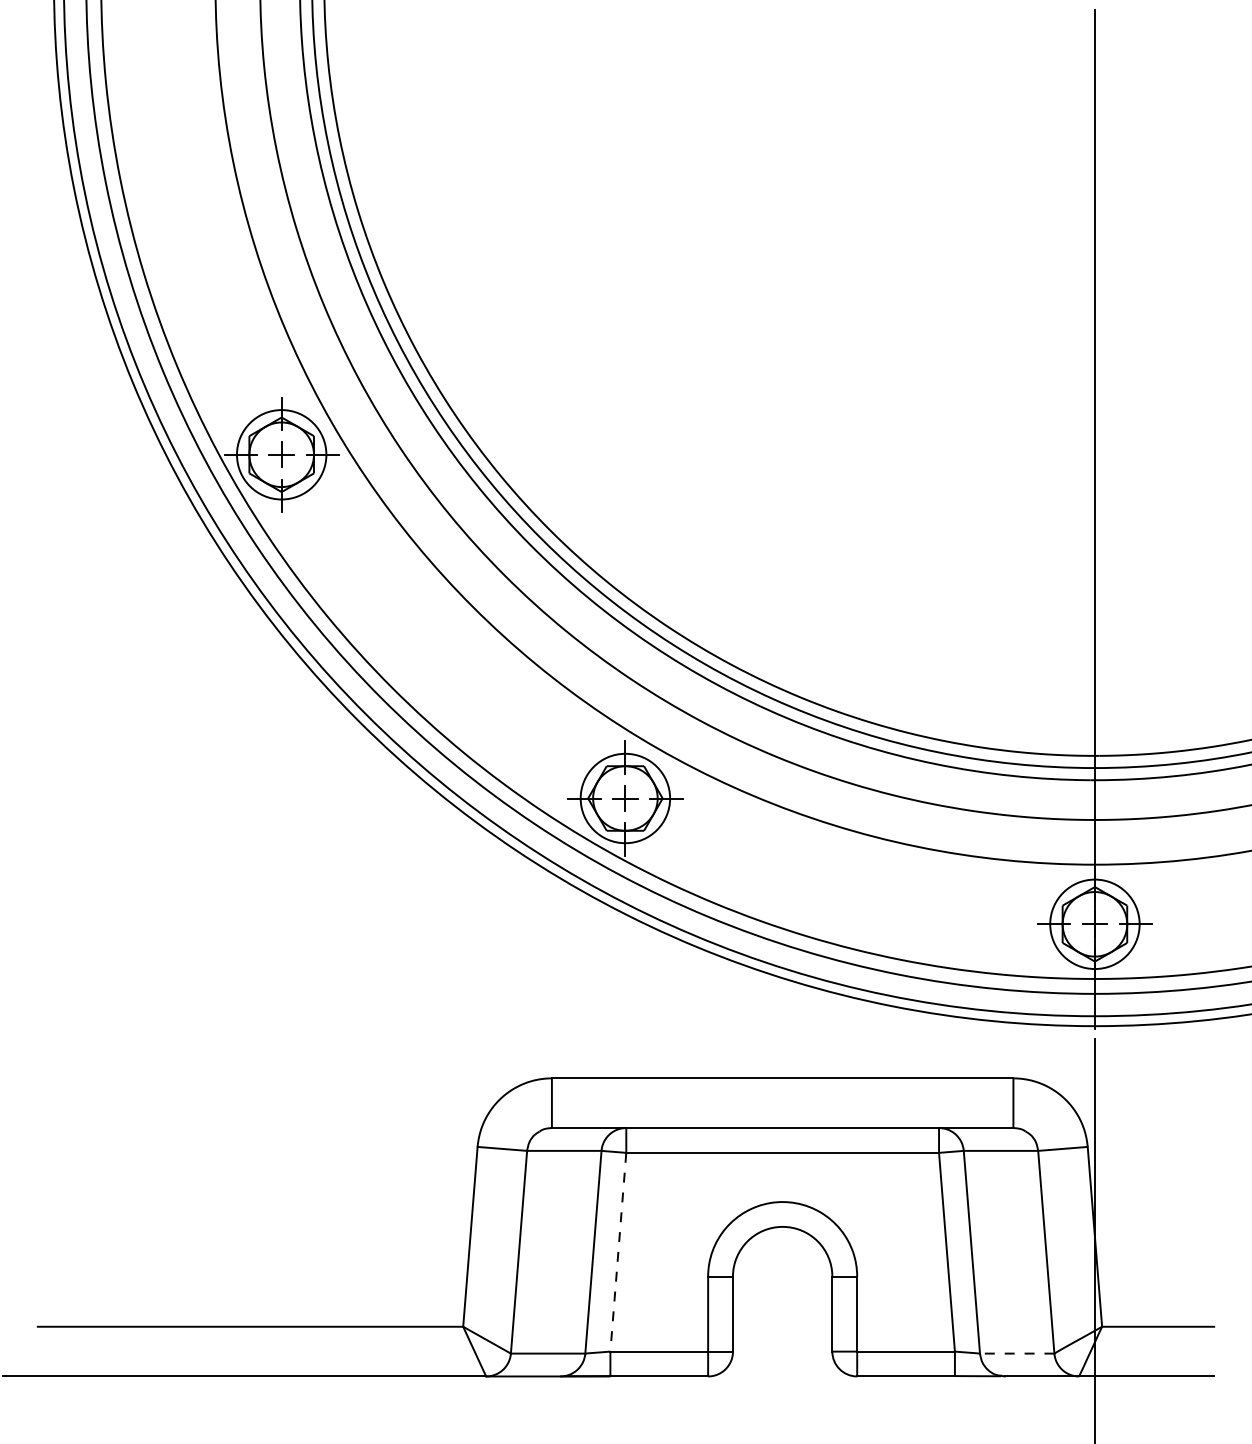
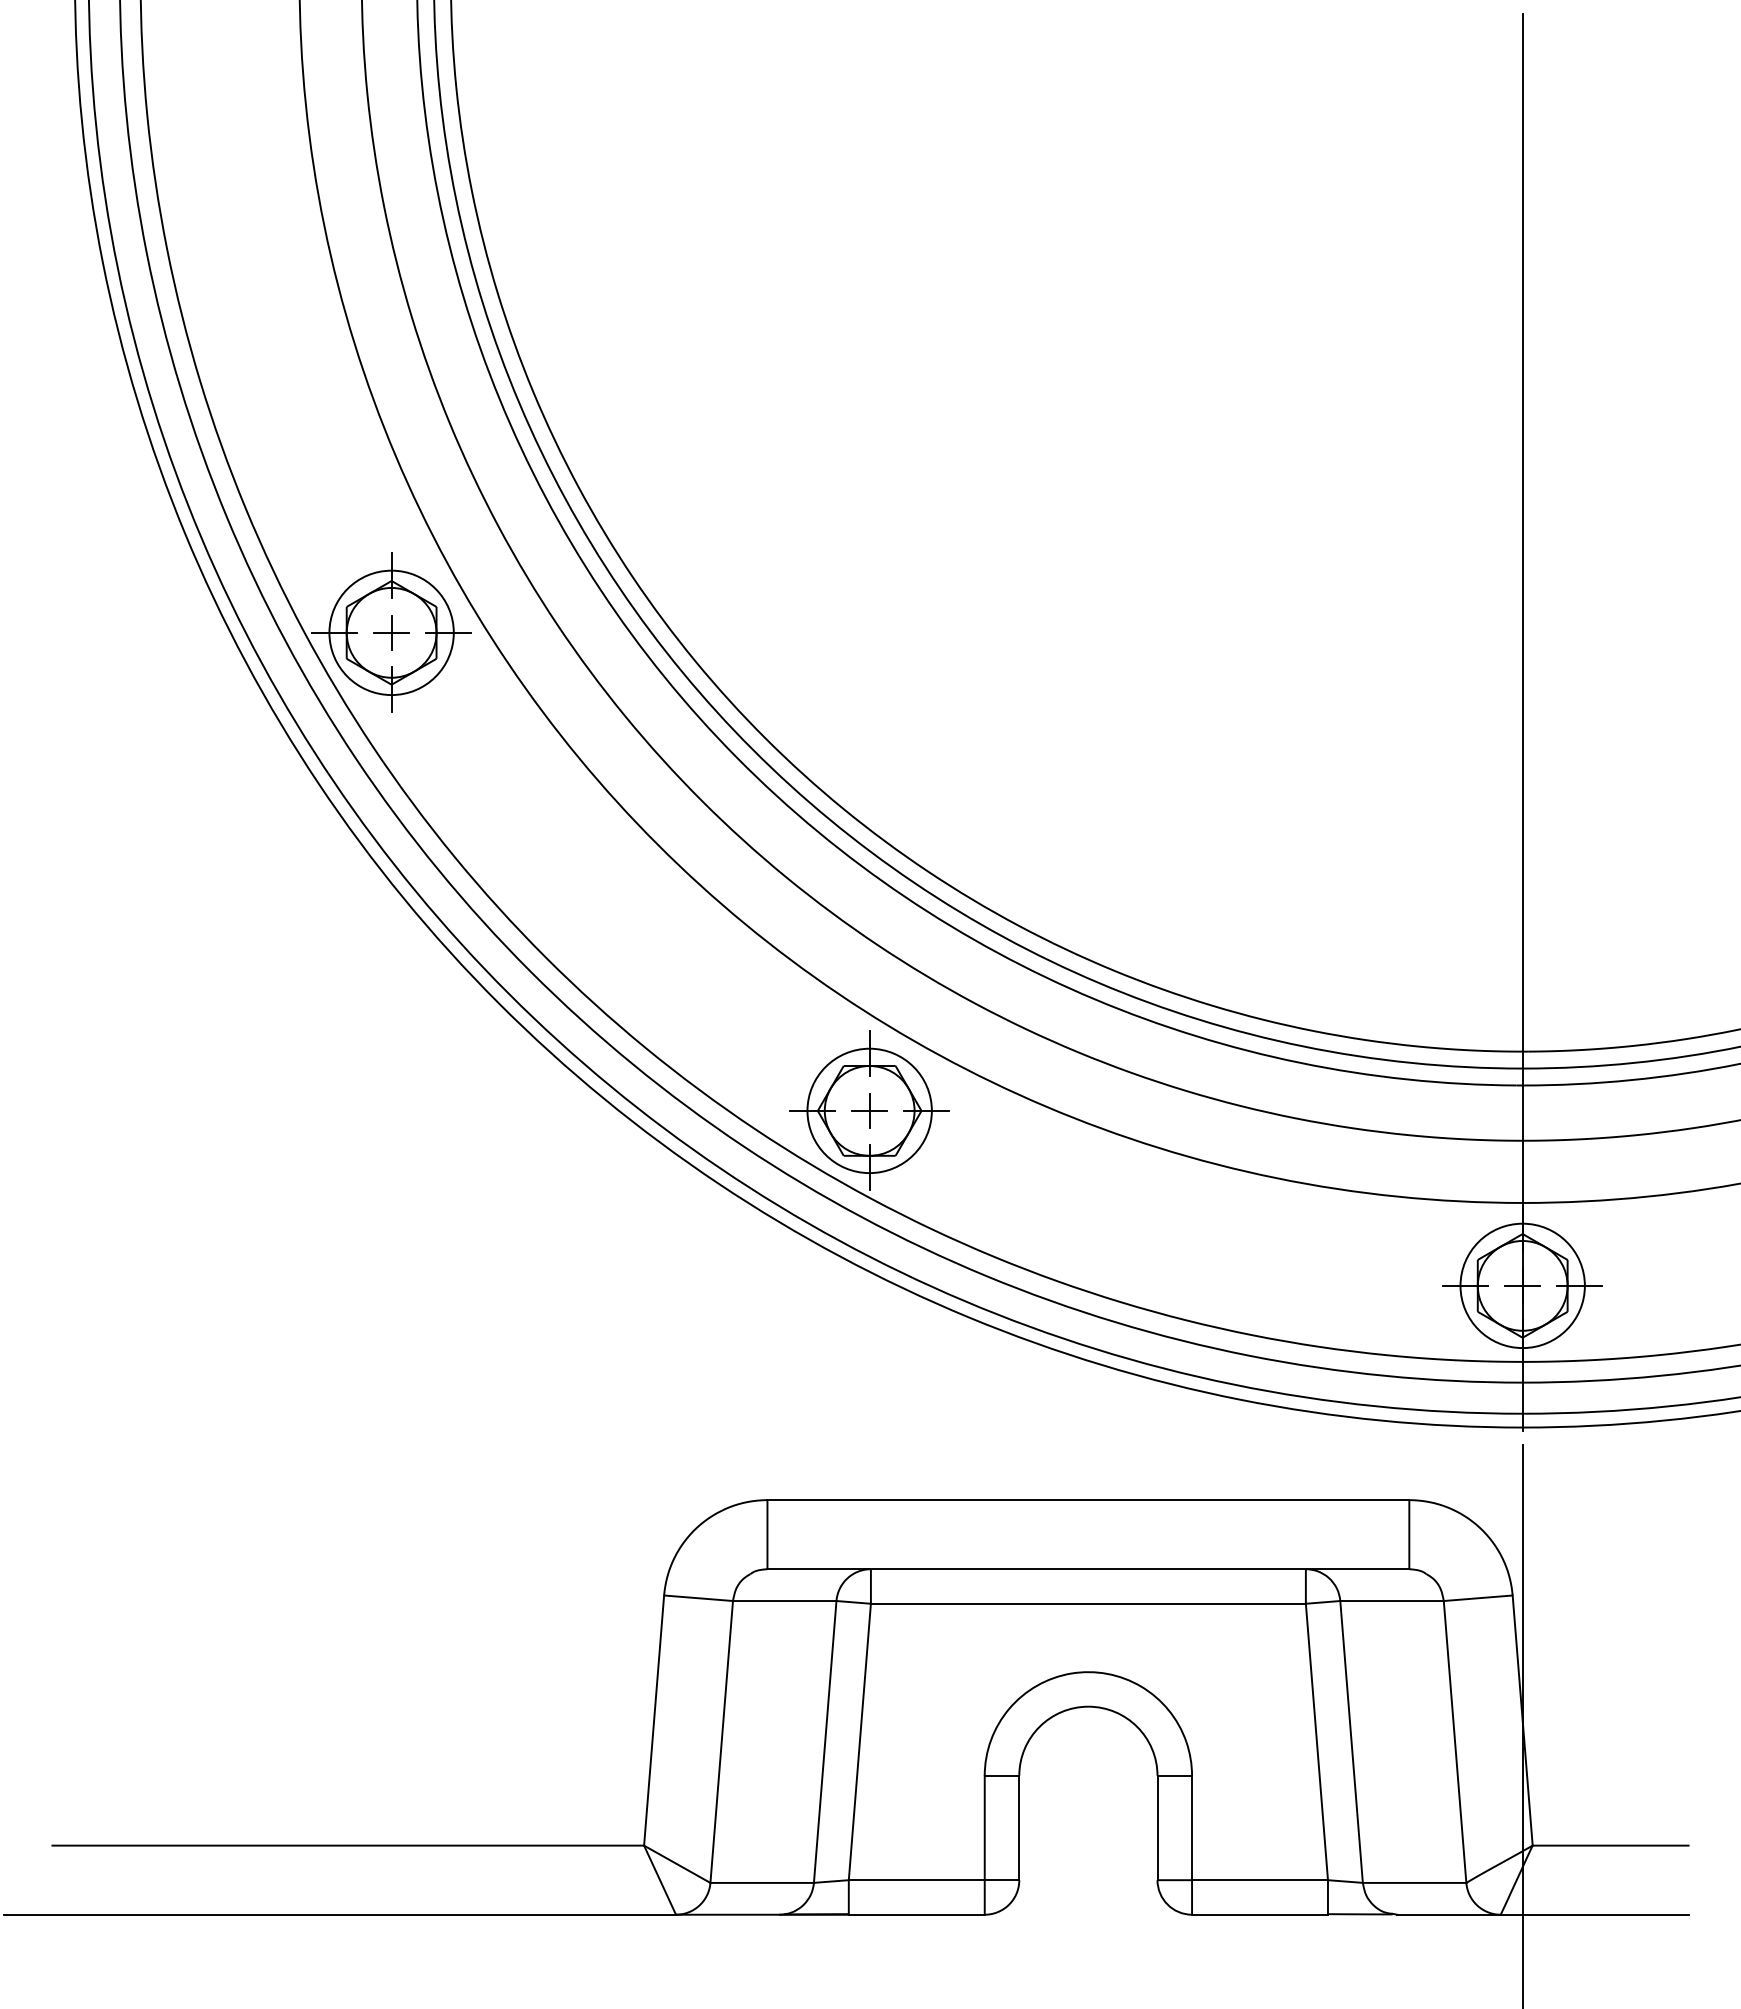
line: (618, 1251) -> (859, 1741), dashed -> solid
line: (1017, 1353) -> (1414, 1882), dashed -> solid

